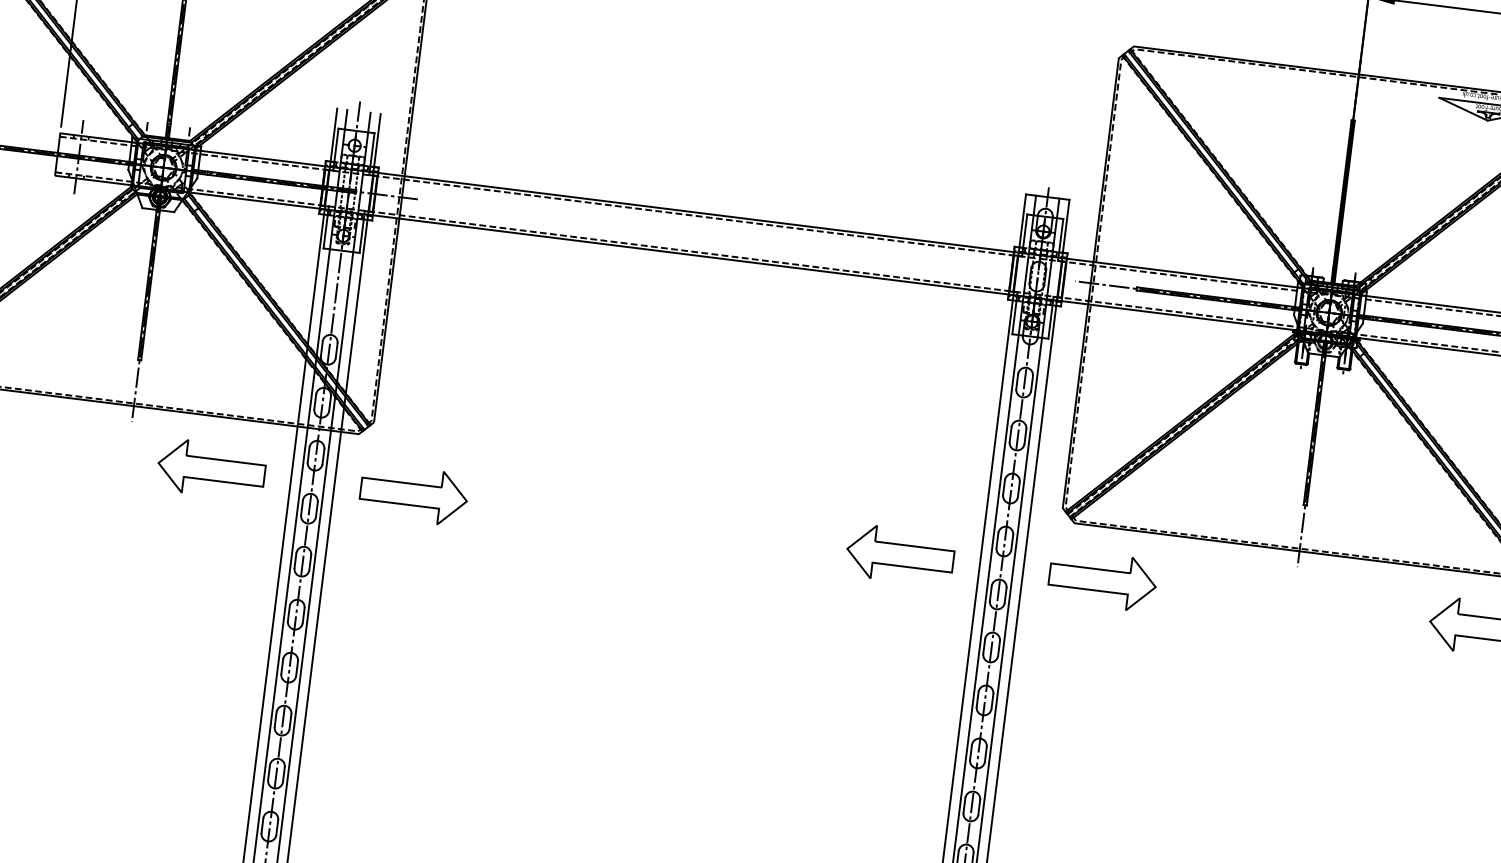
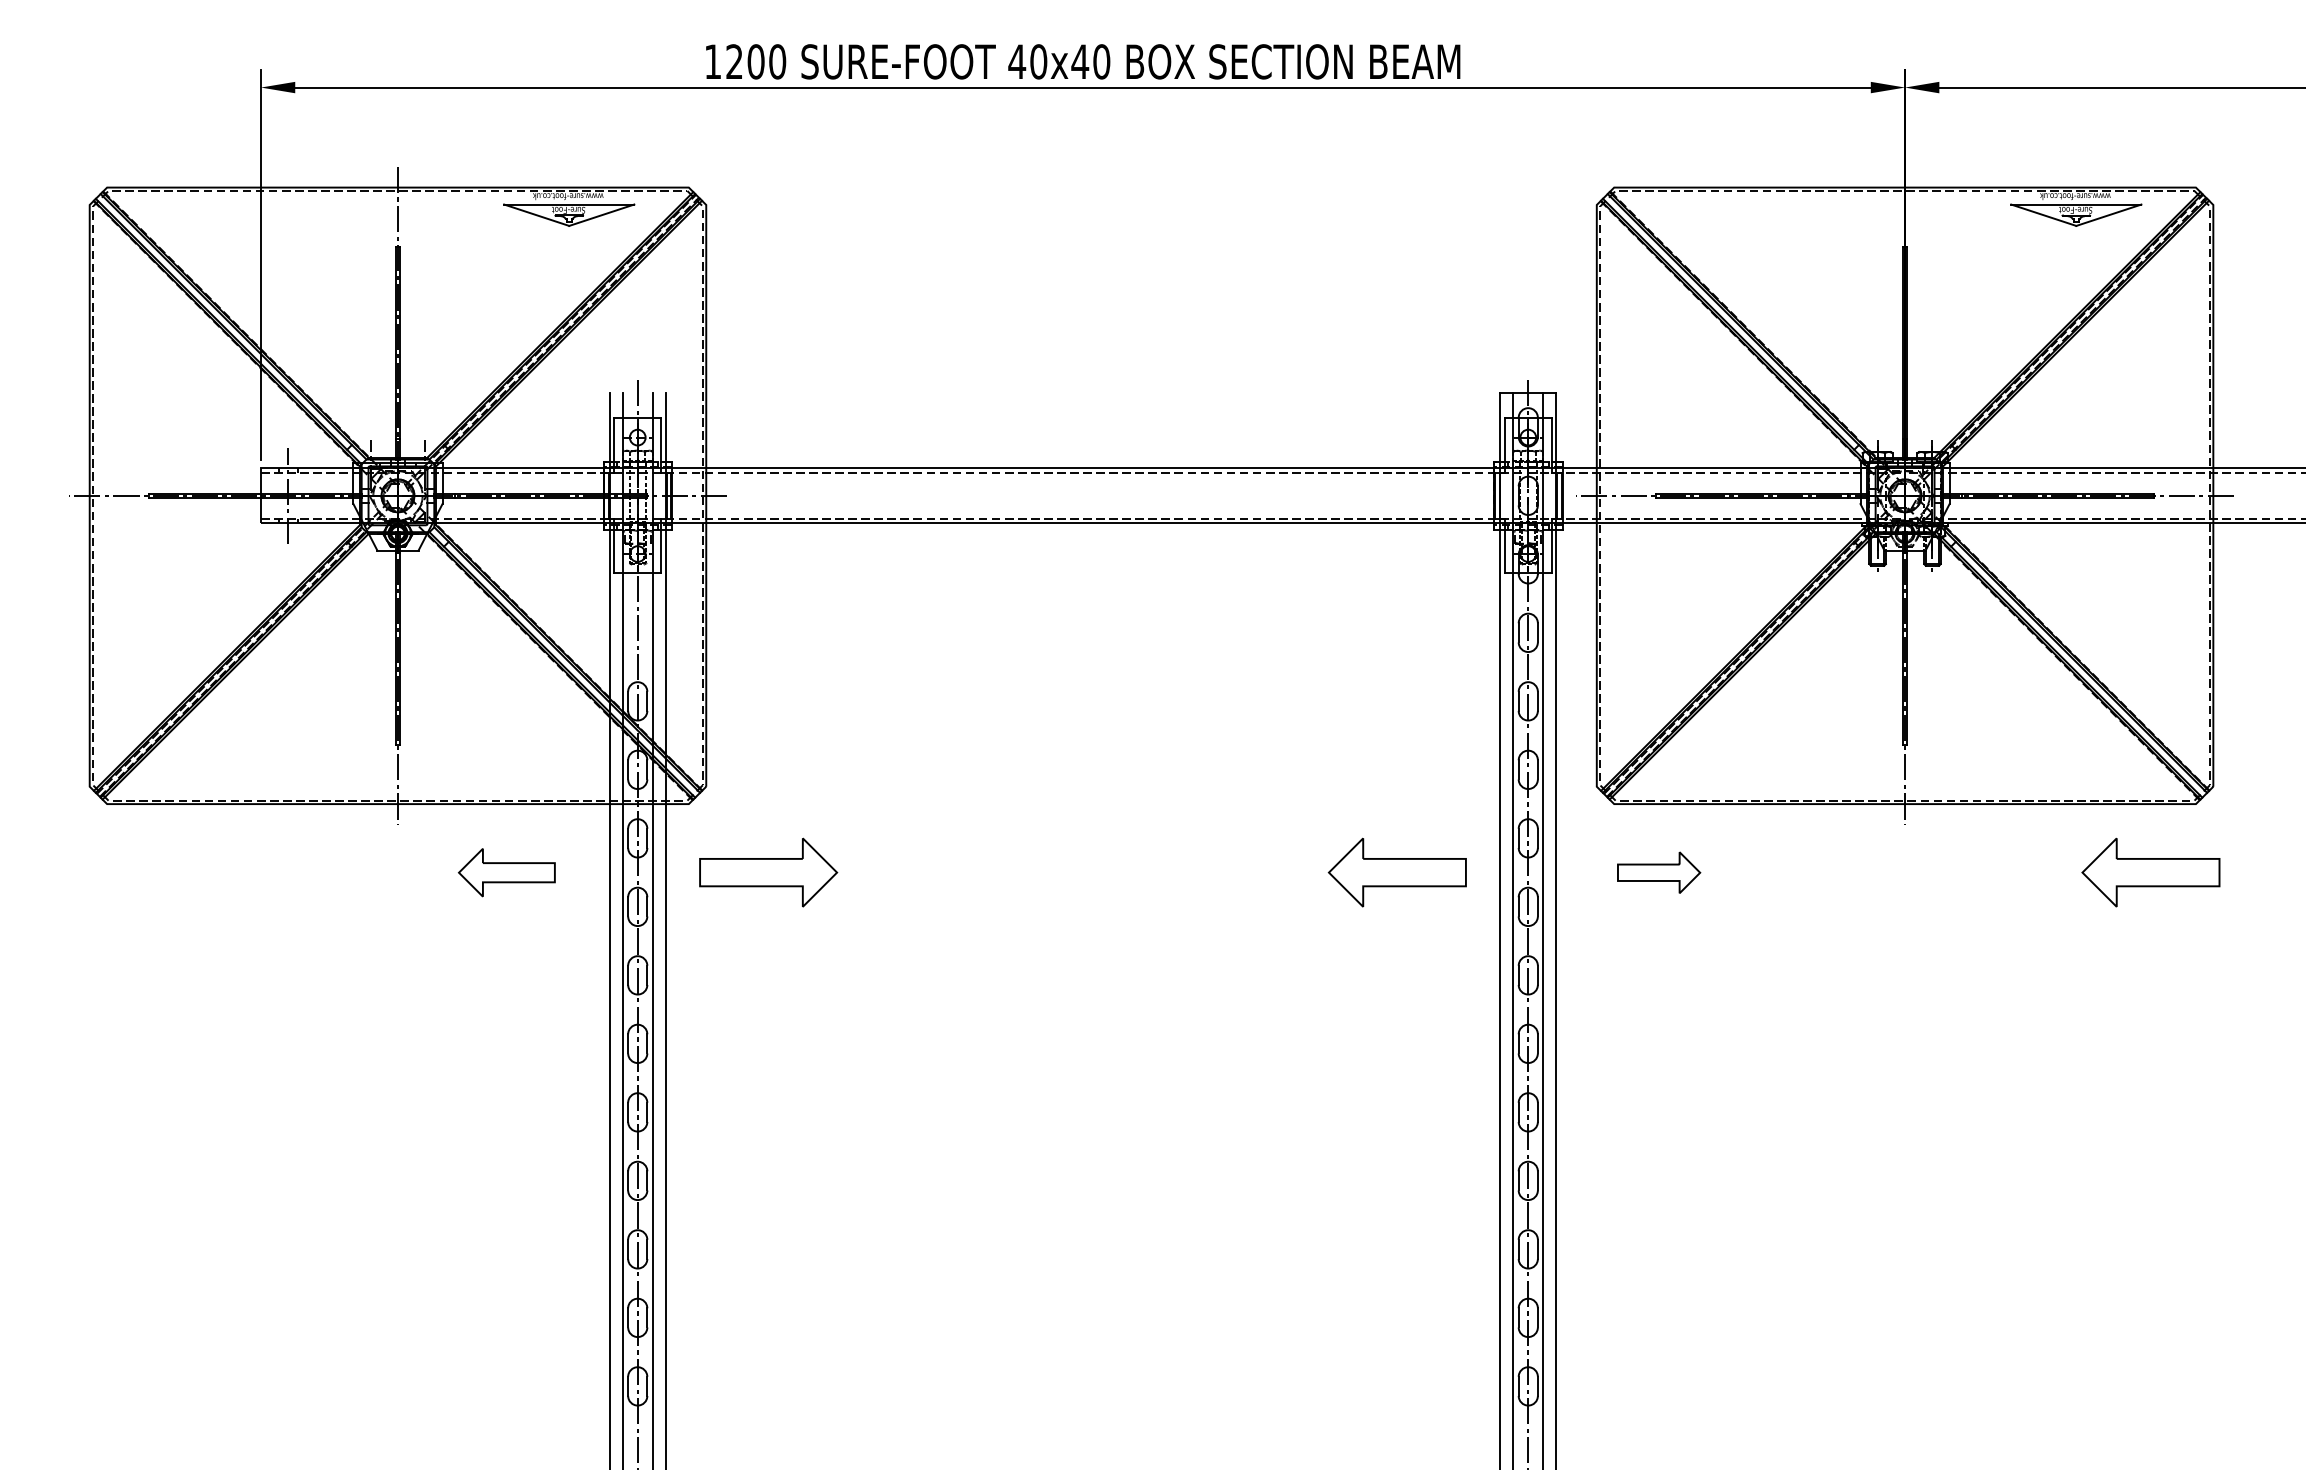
part: (211, 469) -> (506, 872), size x0.7
part: (1102, 580) -> (1658, 872), size x0.6

